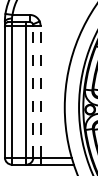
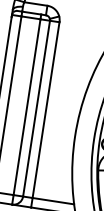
line: (33, 91) -> (36, 108), dashed -> solid
line: (40, 91) -> (46, 109), dashed -> solid

